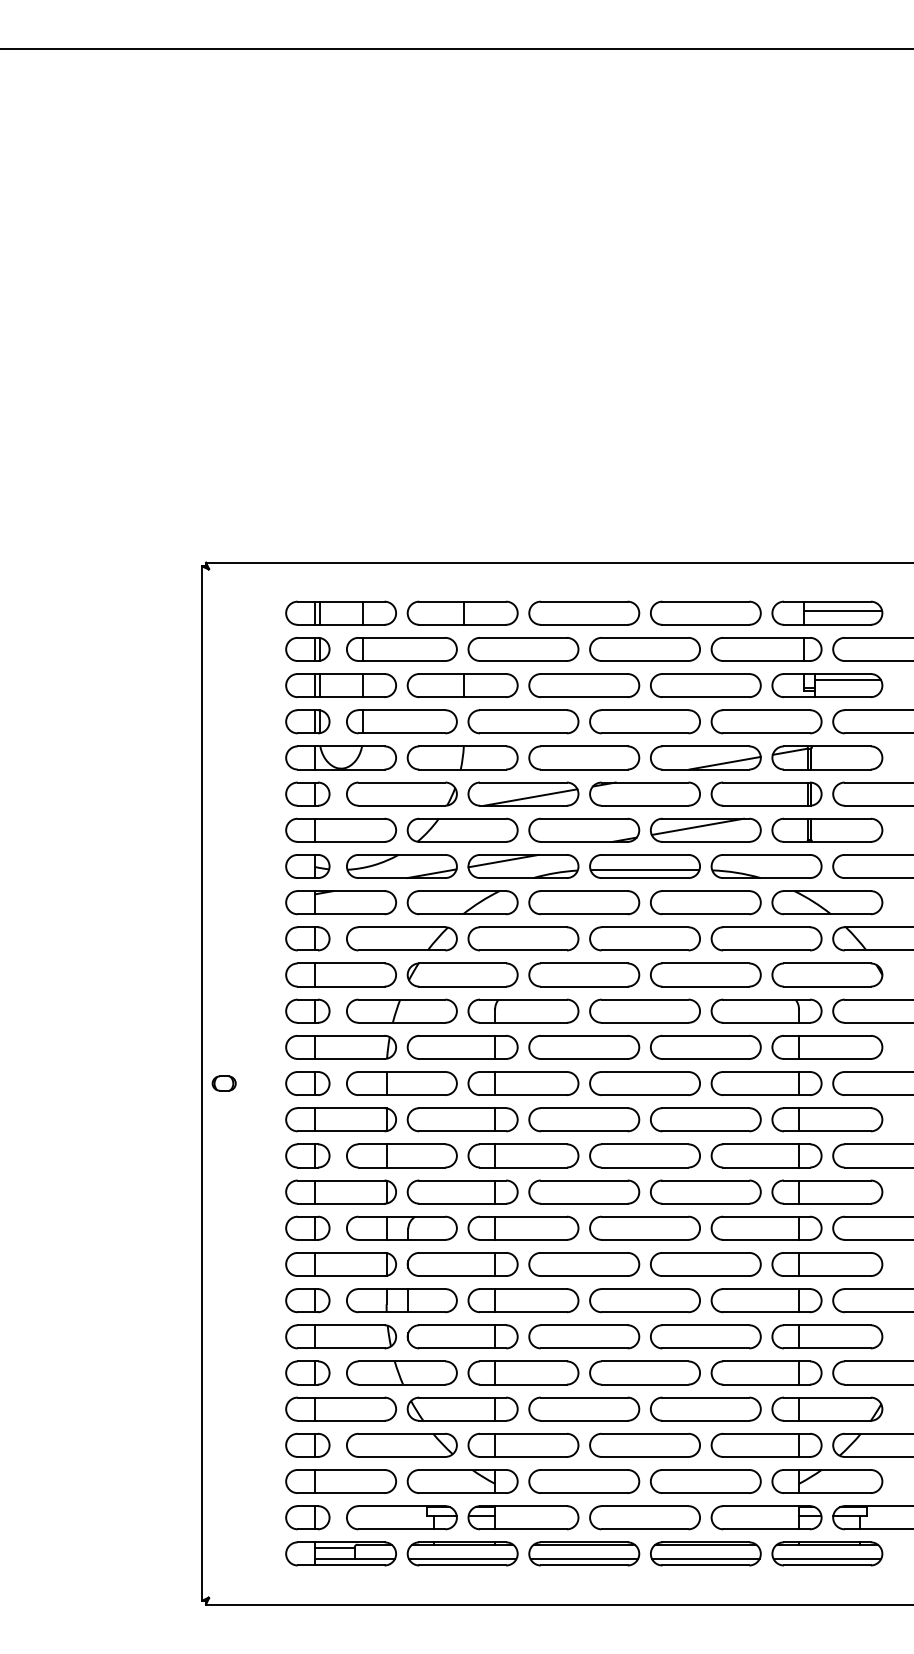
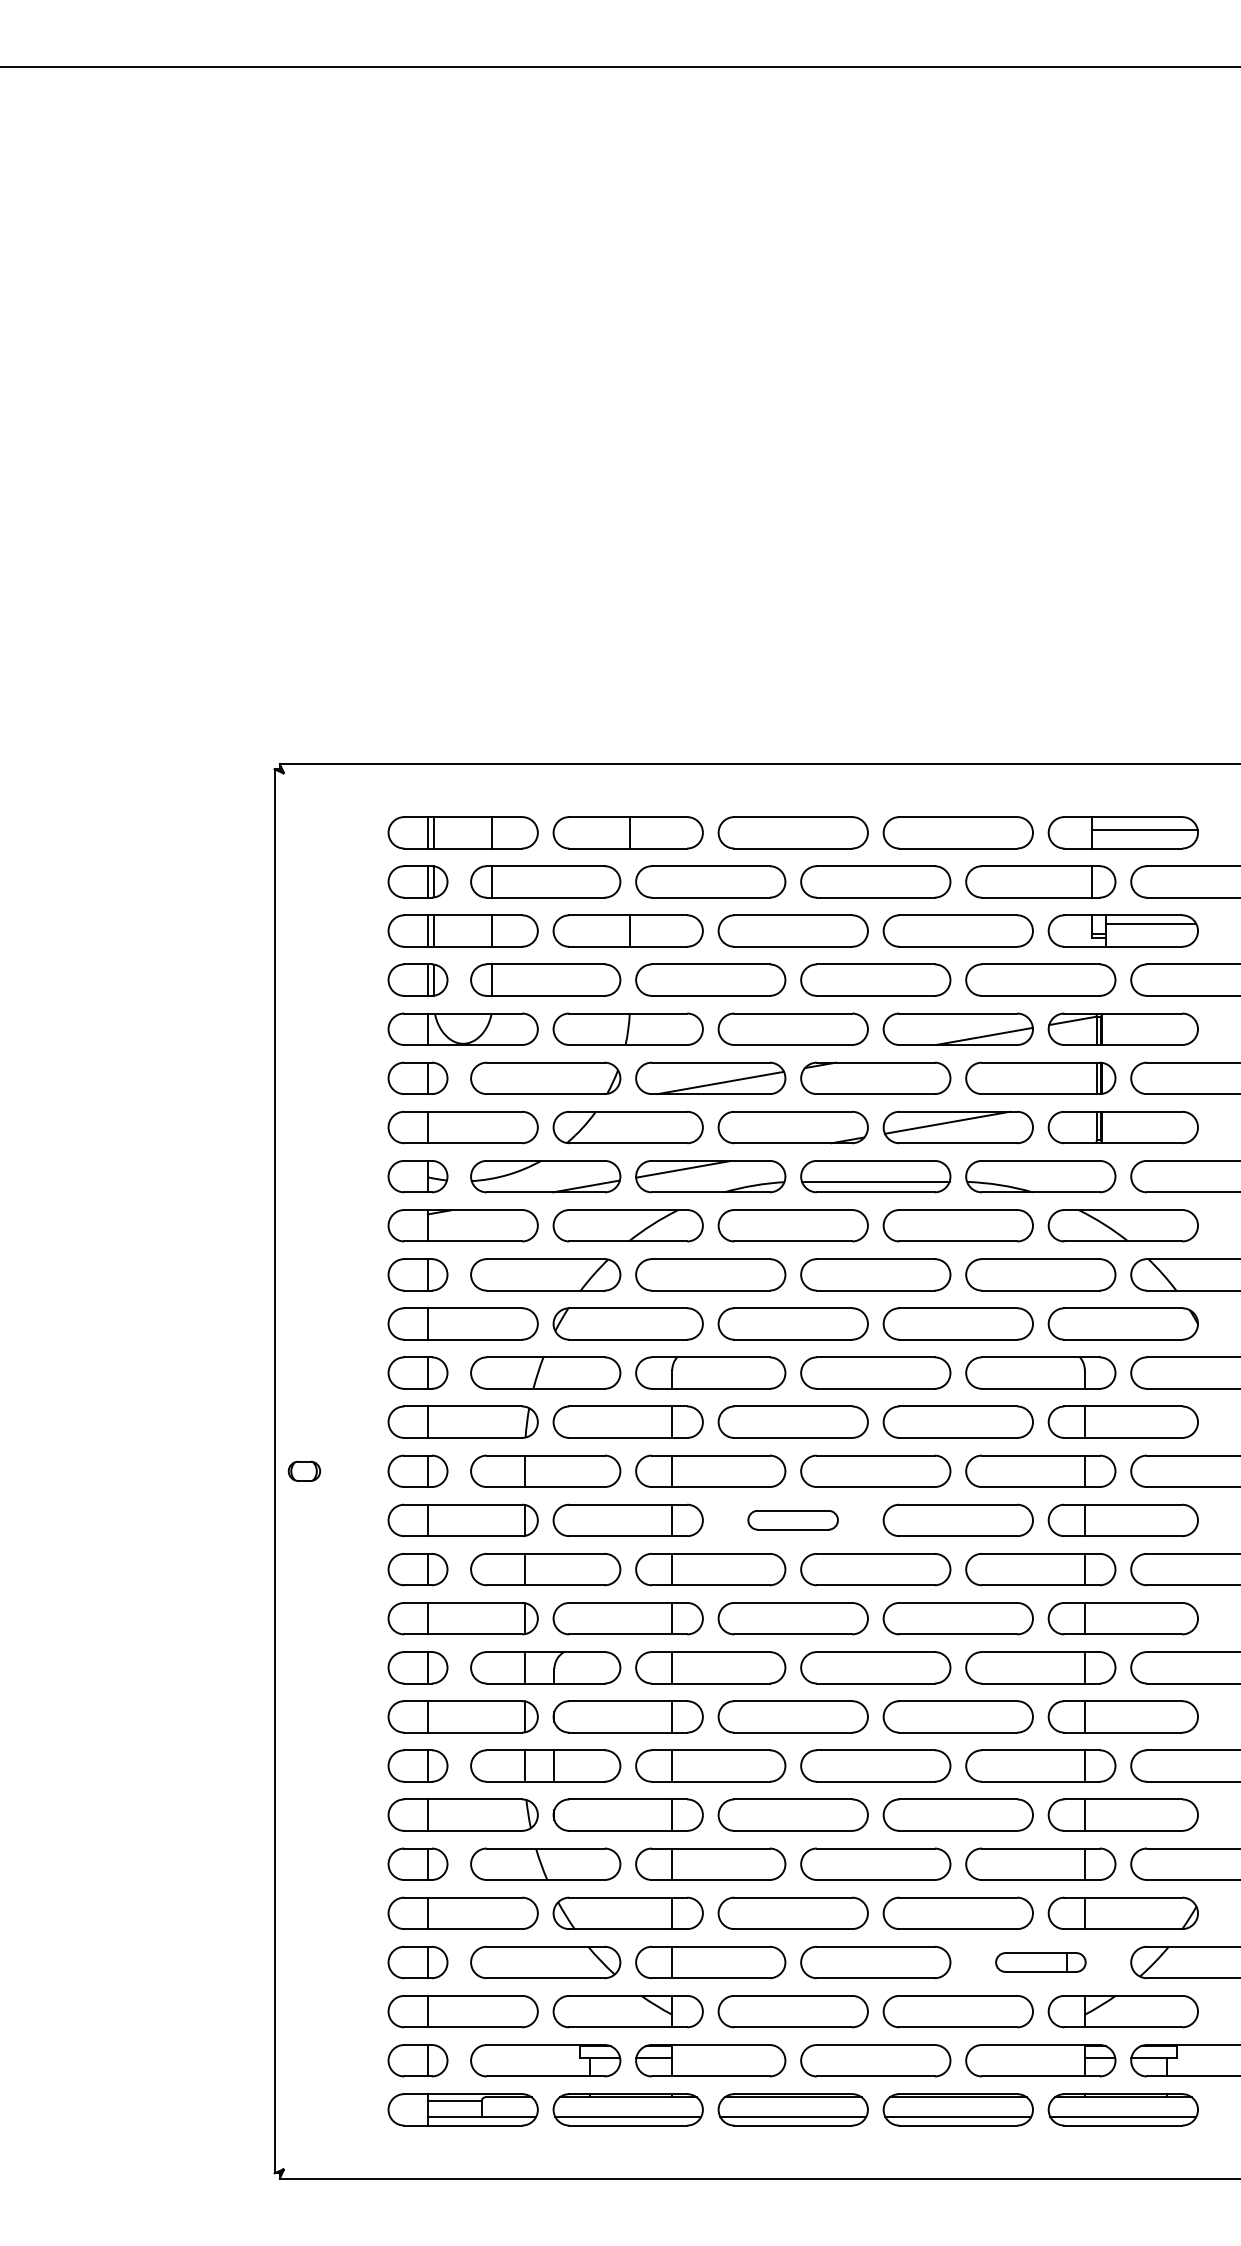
part: (583, 1119) -> (792, 1519), size x0.6
part: (766, 1445) -> (1040, 1962), size x0.6

